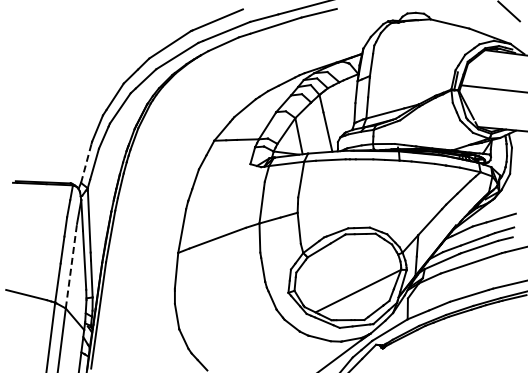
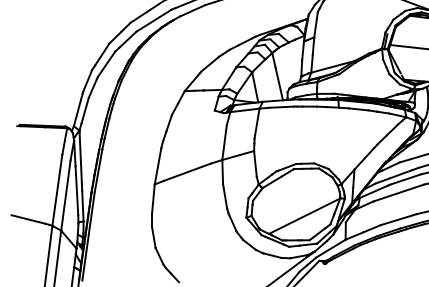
line: (86, 162) -> (78, 109), dashed -> solid
line: (71, 266) -> (65, 195), dashed -> solid

